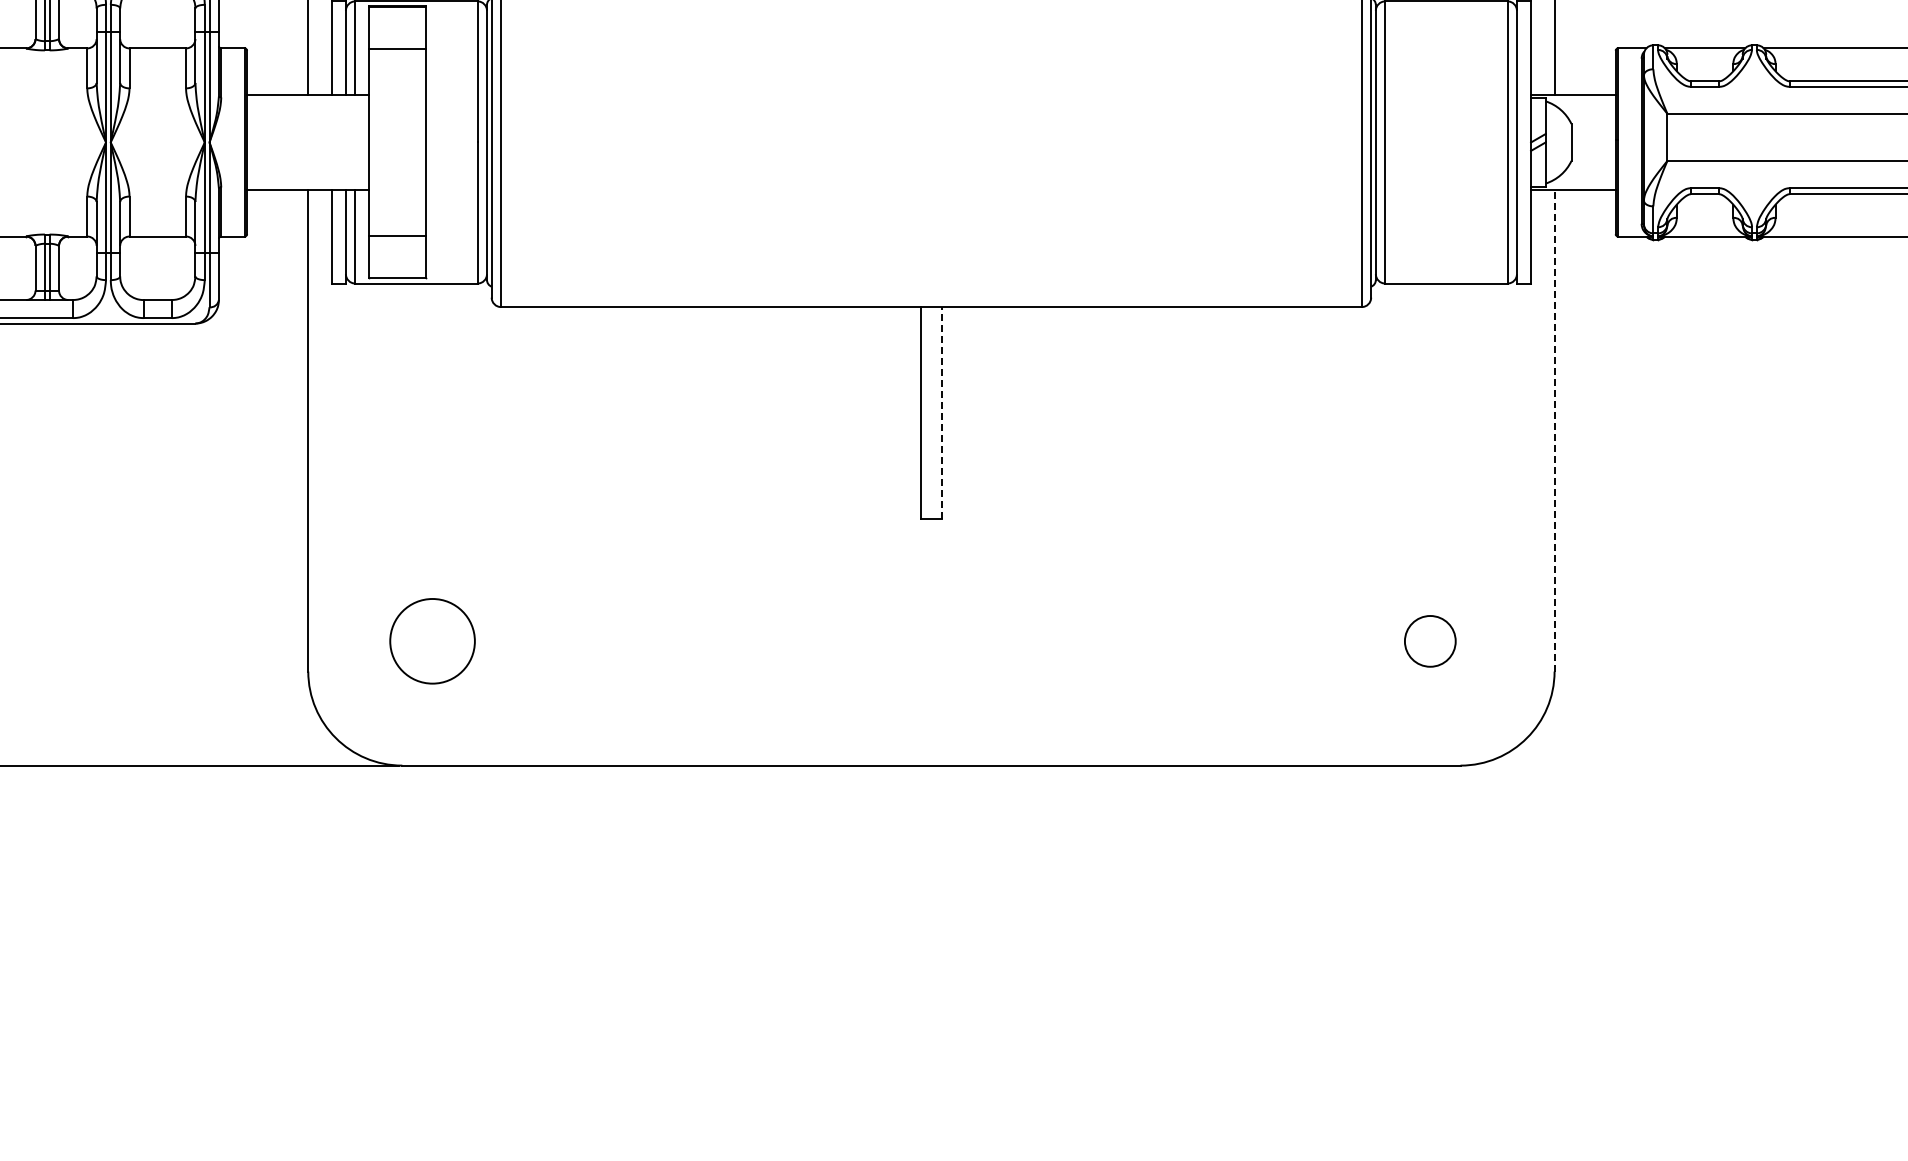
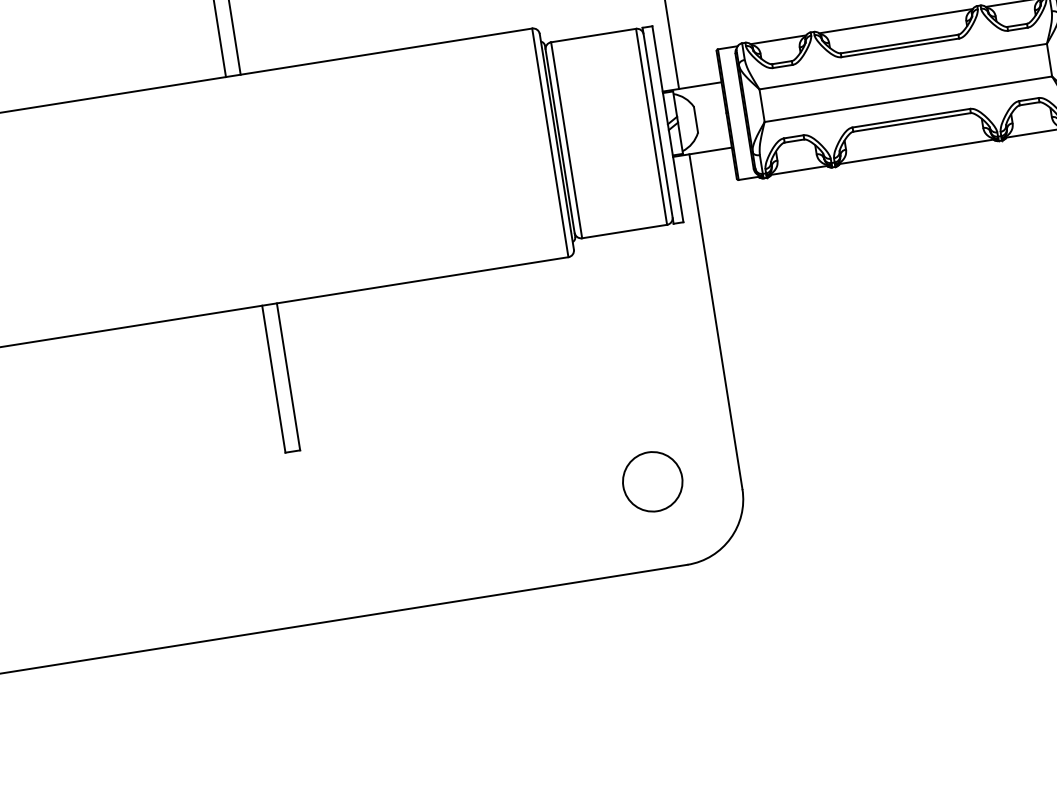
line: (942, 412) -> (288, 376), dashed -> solid
line: (1554, 430) -> (715, 321), dashed -> solid
circle: (1430, 641) -> (652, 481), size x1.67

